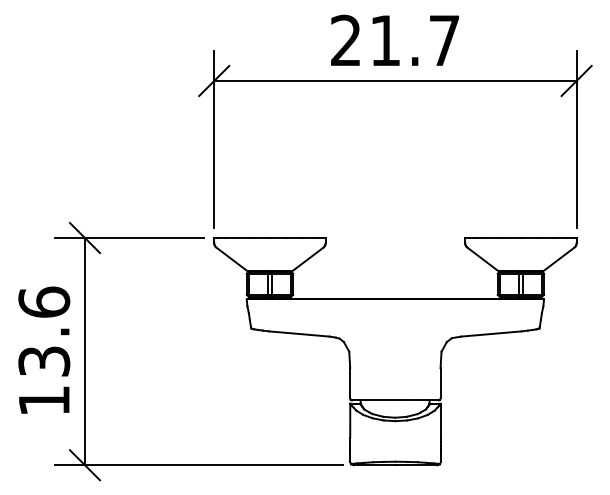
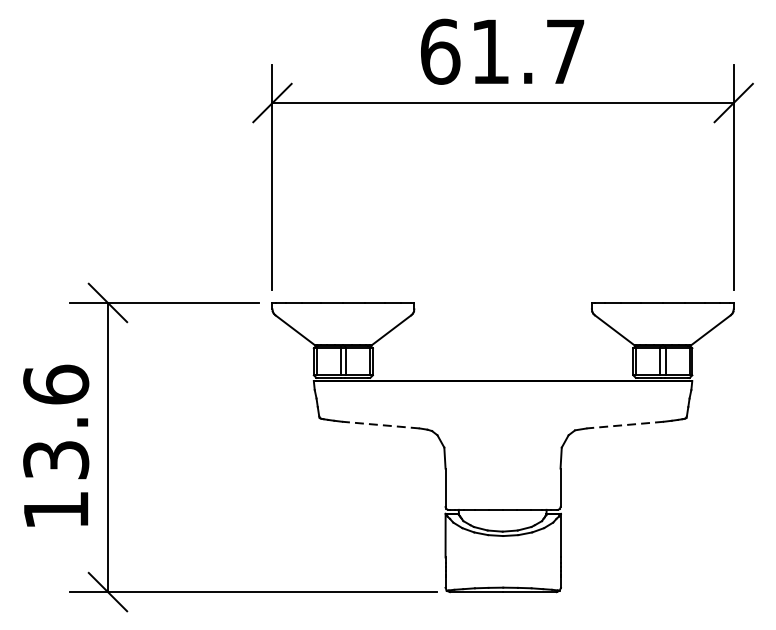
text: (345, 40) -> (439, 51), 21.7 -> 61.7
line: (299, 334) -> (380, 425), solid -> dashed
line: (491, 334) -> (625, 425), solid -> dashed

